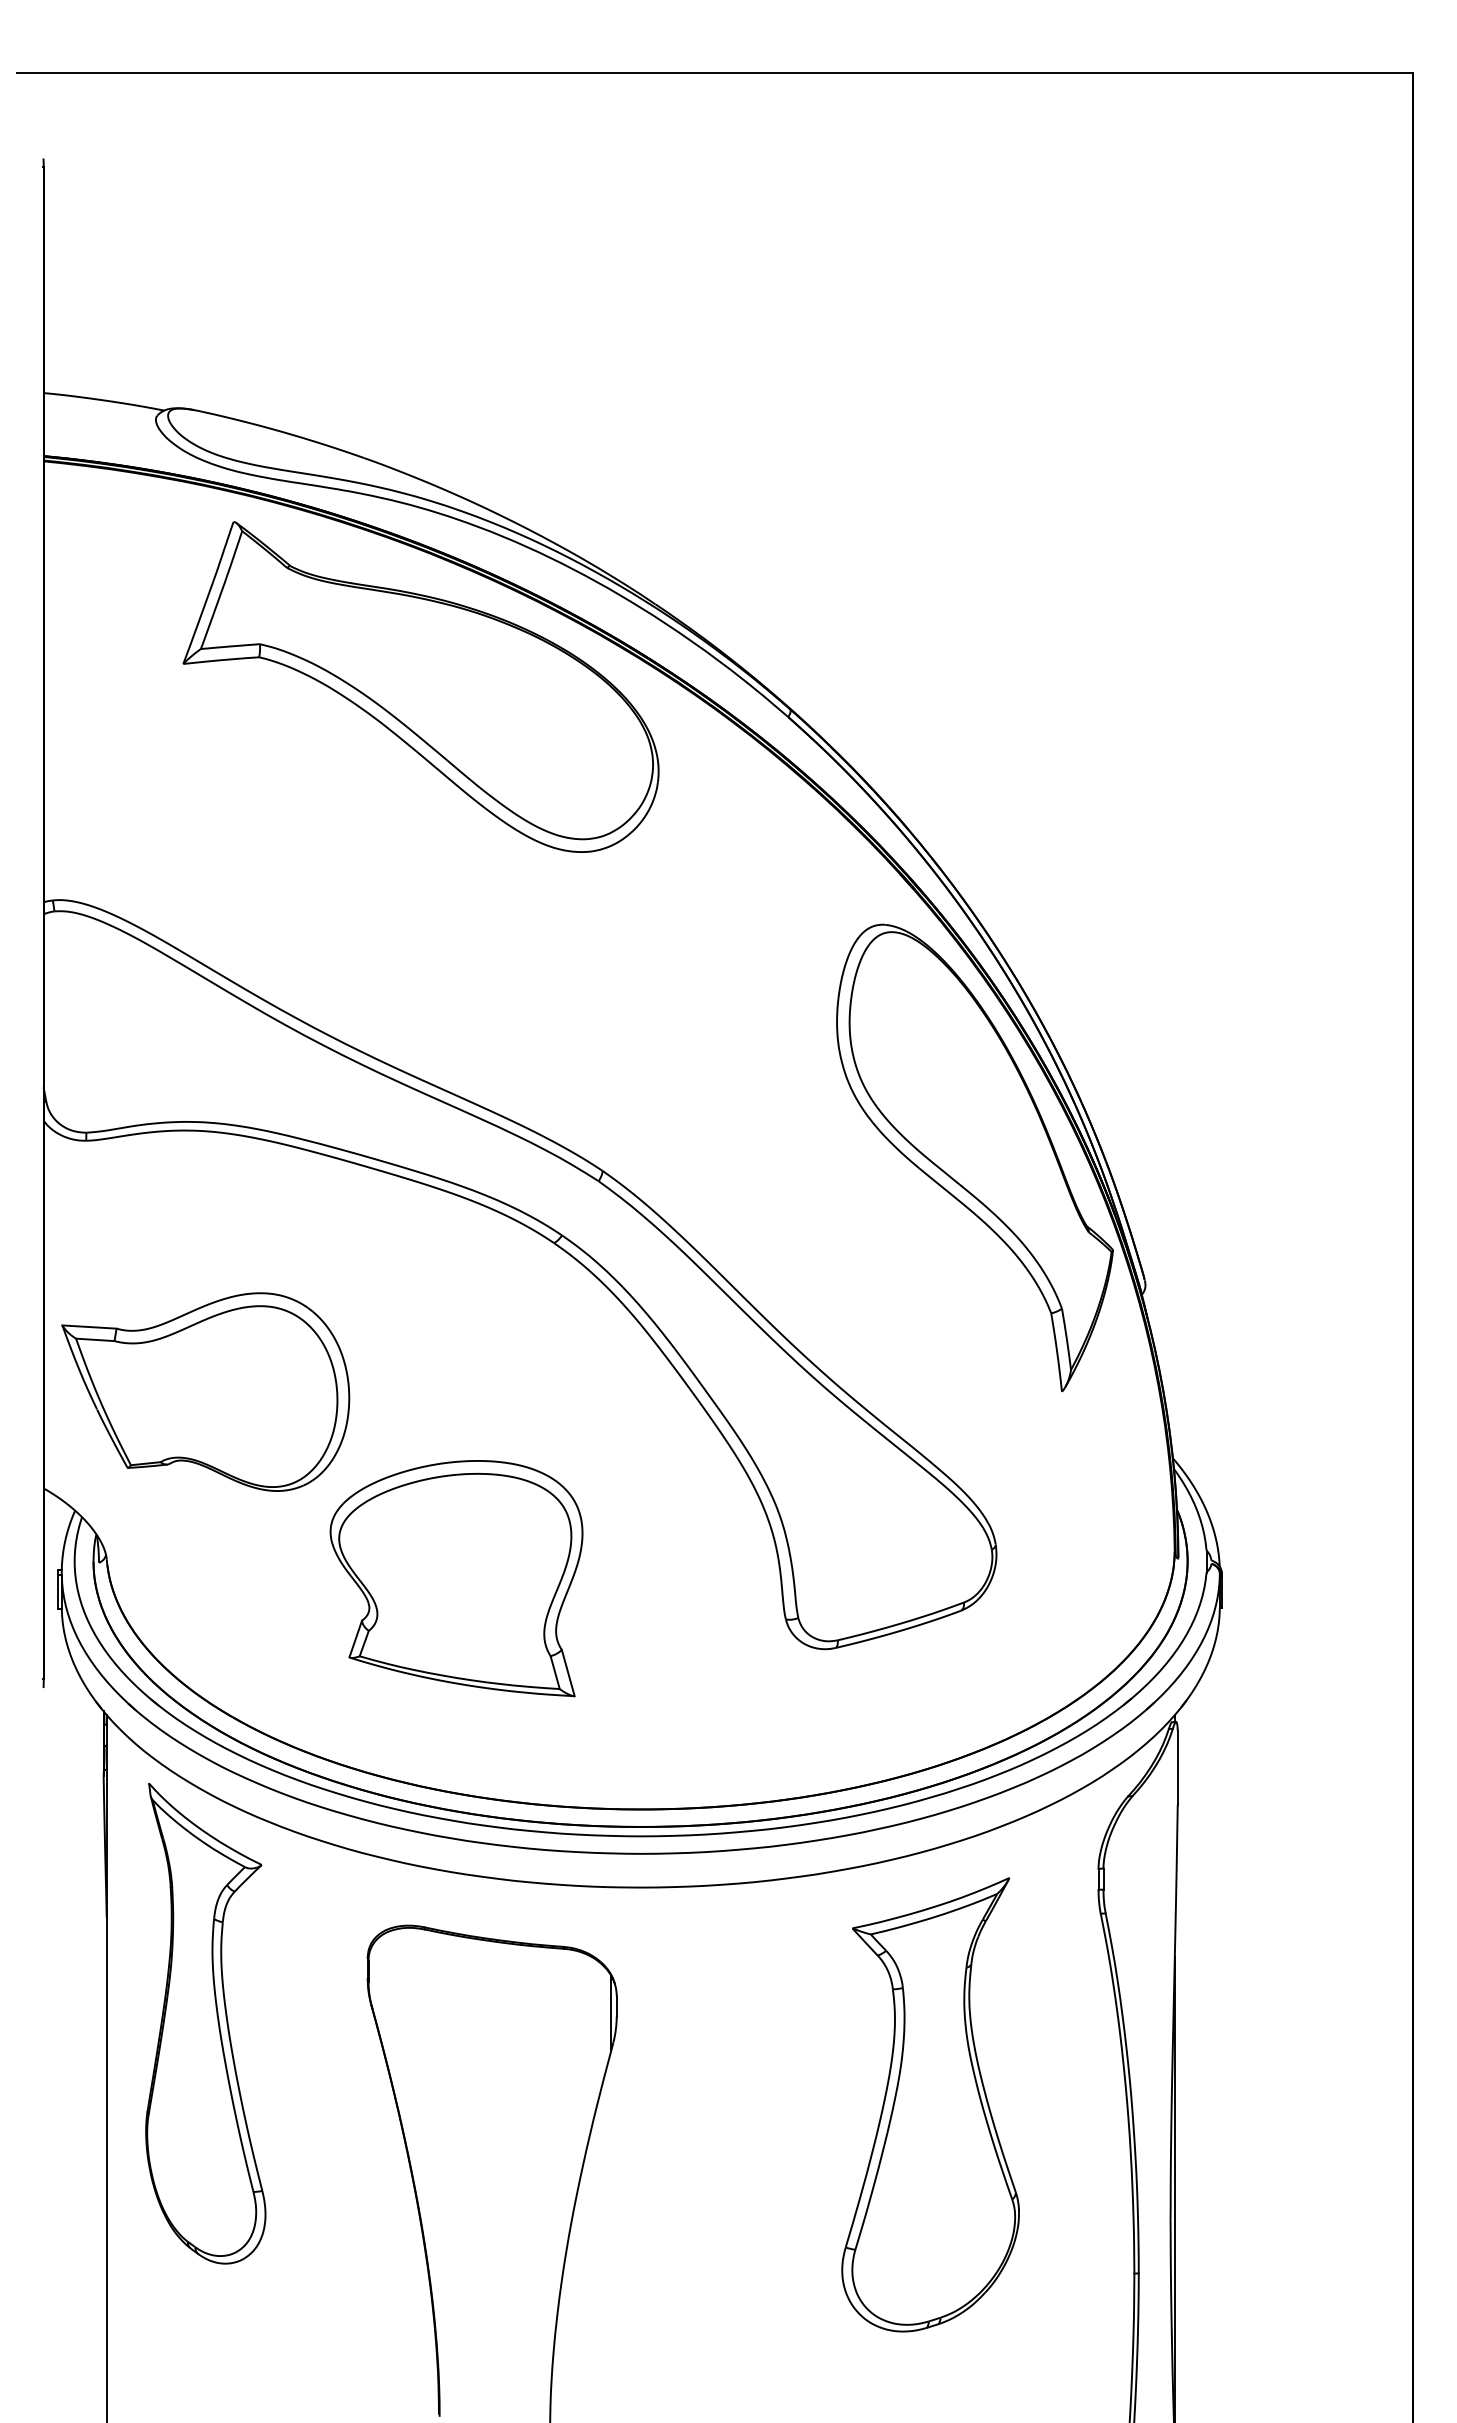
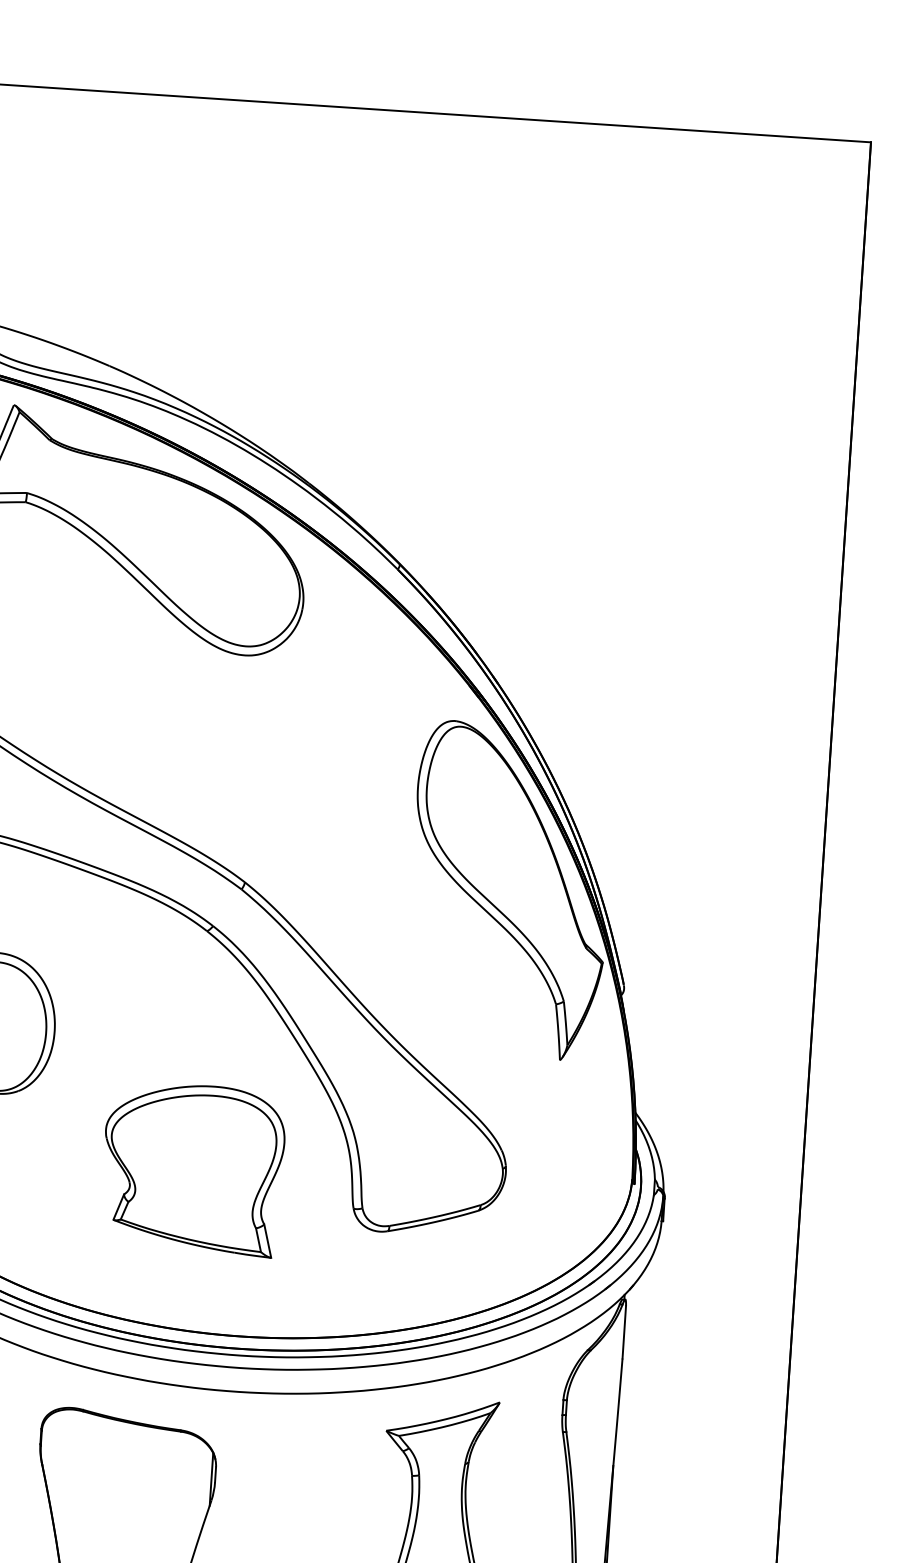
part: (456, 1578) -> (193, 1168), moved

